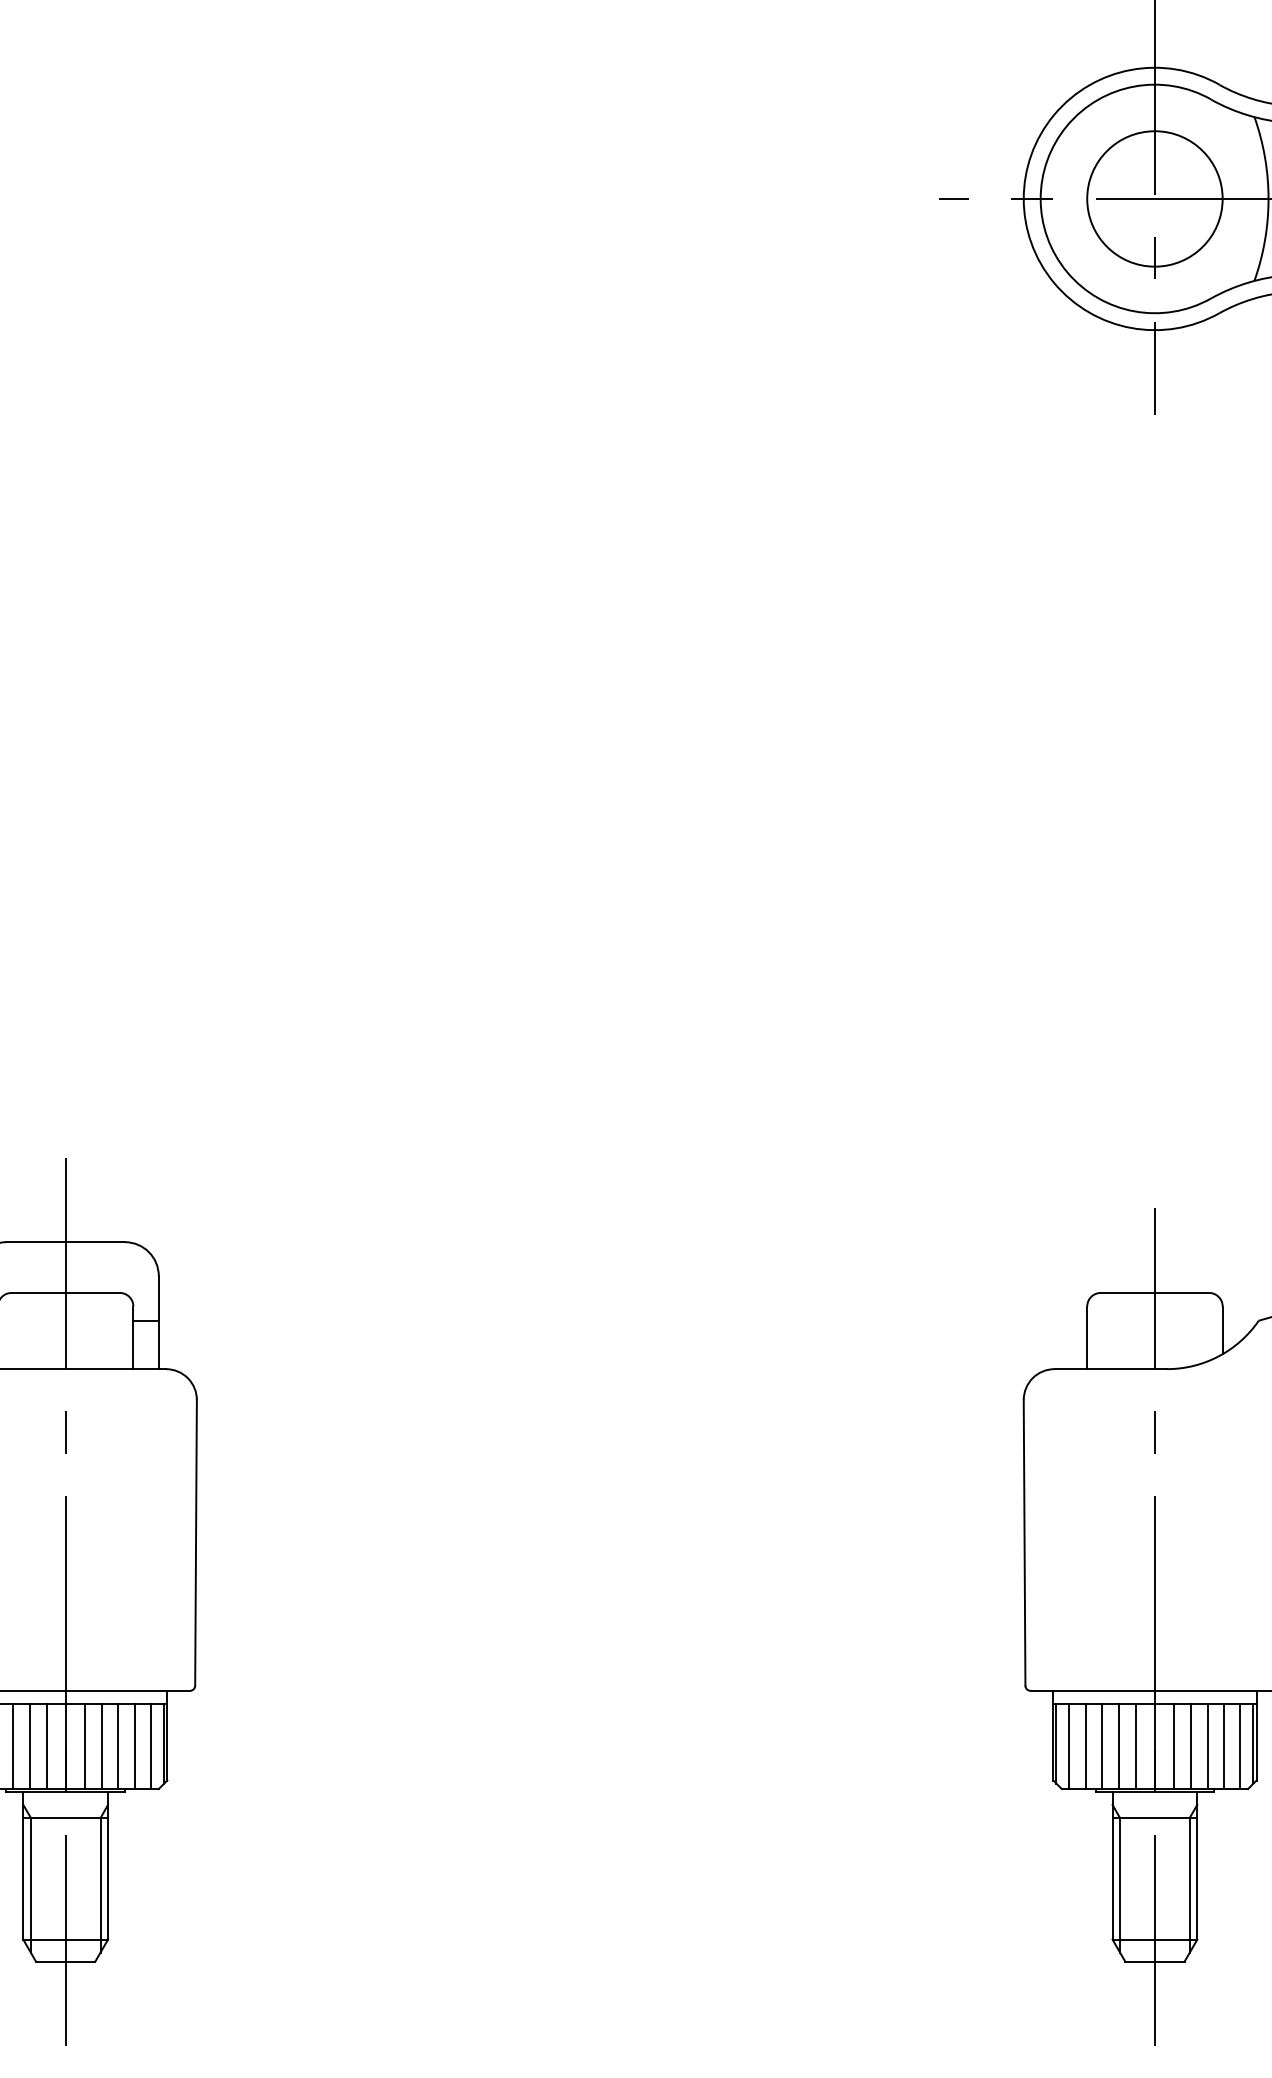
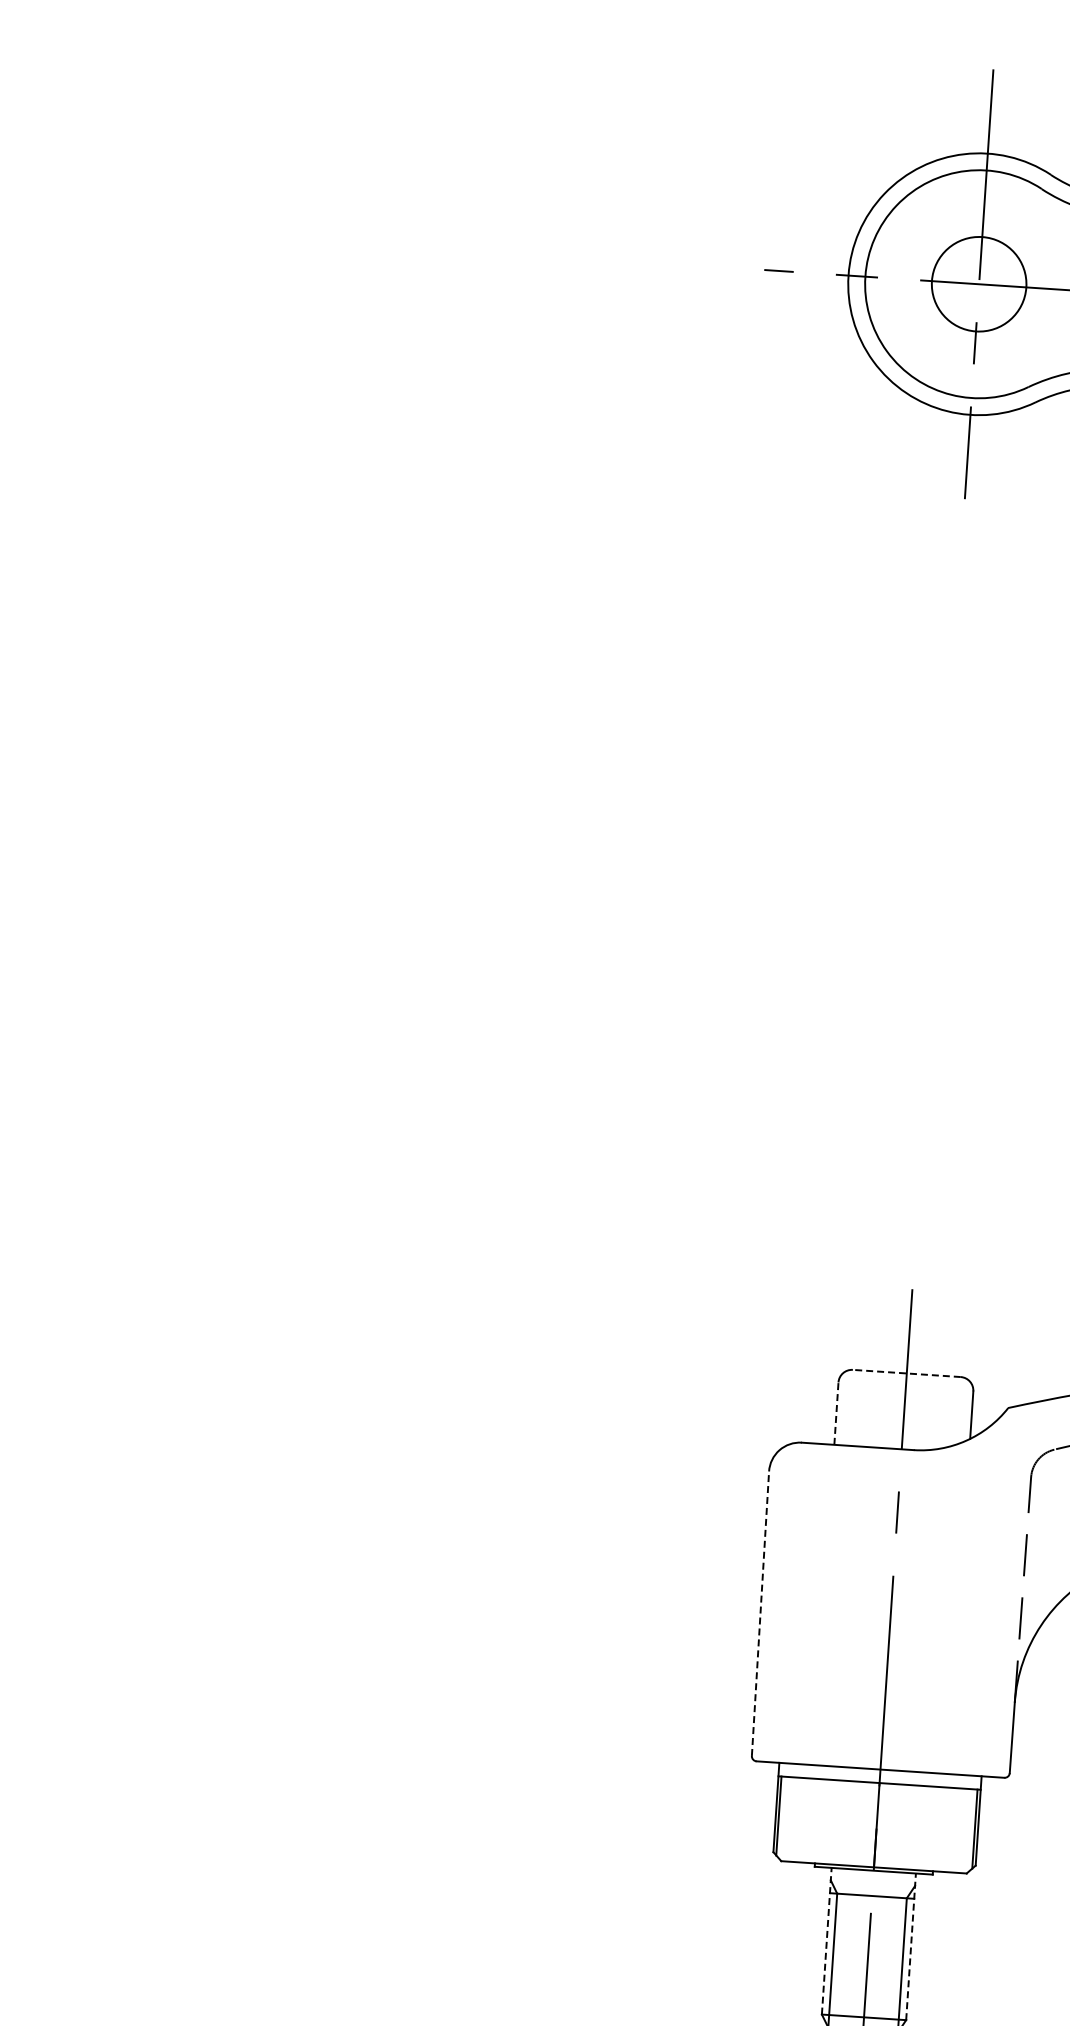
circle: (1154, 198) -> (978, 283), size x0.7
line: (1154, 1292) -> (906, 1372), solid -> dashed
line: (1087, 1337) -> (836, 1413), solid -> dashed
line: (1024, 1542) -> (760, 1613), solid -> dashed
line: (1069, 1746) -> (791, 1819), removed
line: (1085, 1746) -> (807, 1820), removed
line: (1102, 1746) -> (824, 1821), removed
line: (1119, 1746) -> (841, 1822), removed
line: (1135, 1746) -> (857, 1823), removed
line: (1174, 1746) -> (896, 1826), removed
line: (1190, 1746) -> (912, 1827), removed
line: (1207, 1746) -> (929, 1828), removed
line: (1224, 1746) -> (946, 1829), removed
line: (1240, 1746) -> (961, 1830), removed
line: (1112, 1866) -> (826, 1941), solid -> dashed
line: (1197, 1866) -> (911, 1947), solid -> dashed

